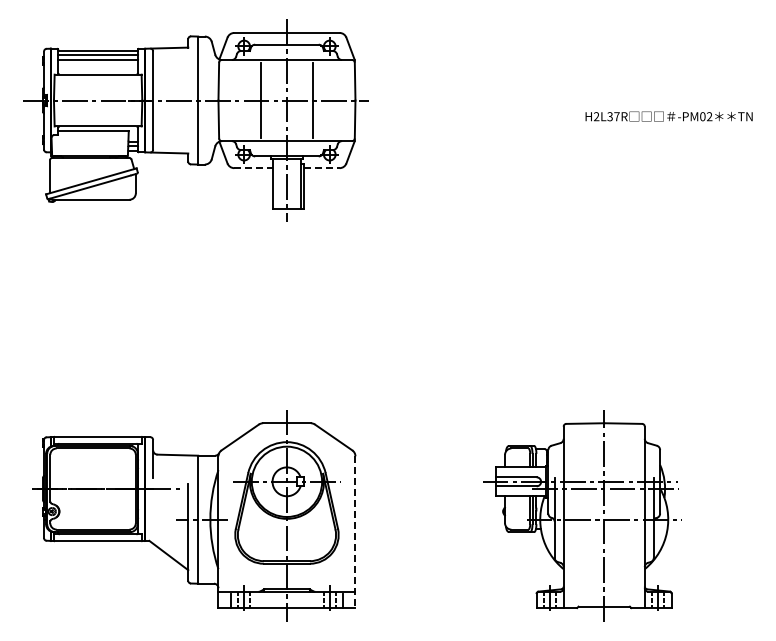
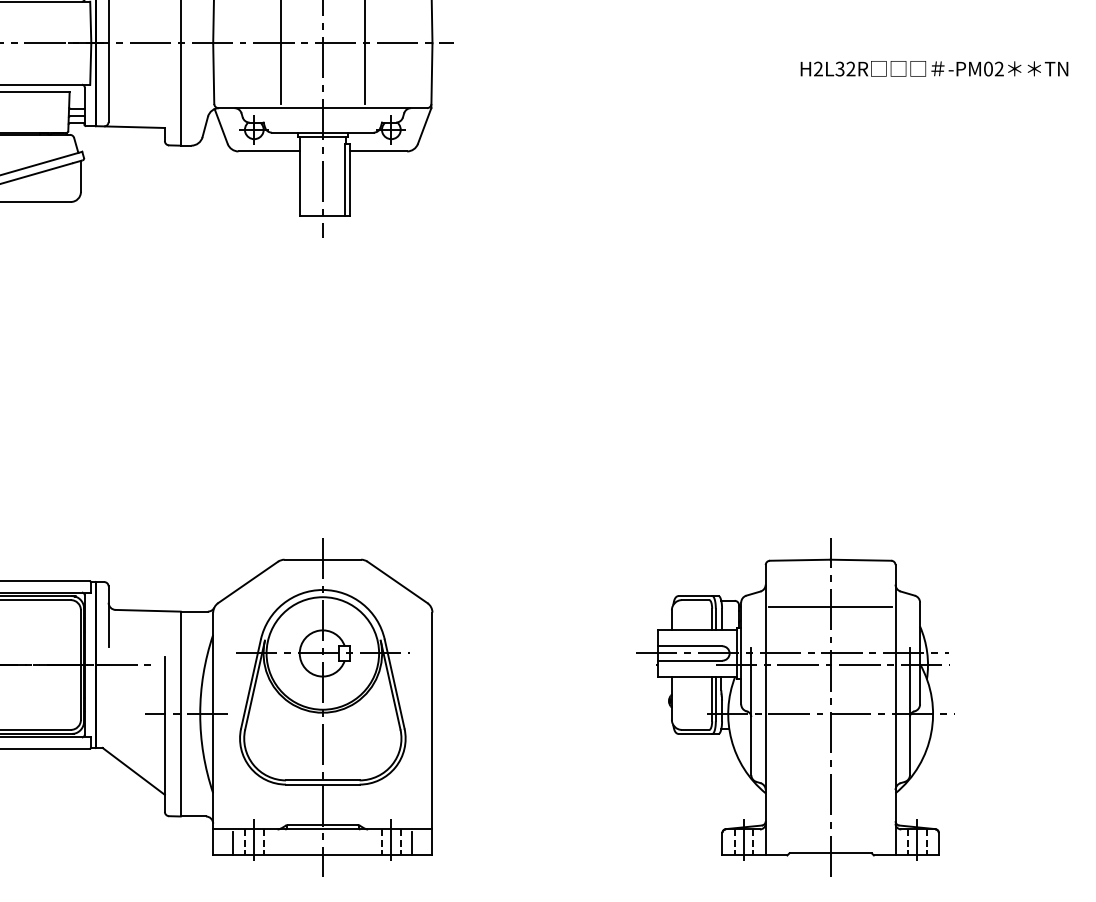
text: (616, 116) -> (850, 68), H2L37R -> H2L32R
line: (253, 168) -> (269, 151), dashed -> solid
line: (321, 168) -> (378, 151), dashed -> solid
line: (604, 452) -> (831, 606), added
line: (355, 532) -> (432, 734), dashed -> solid

